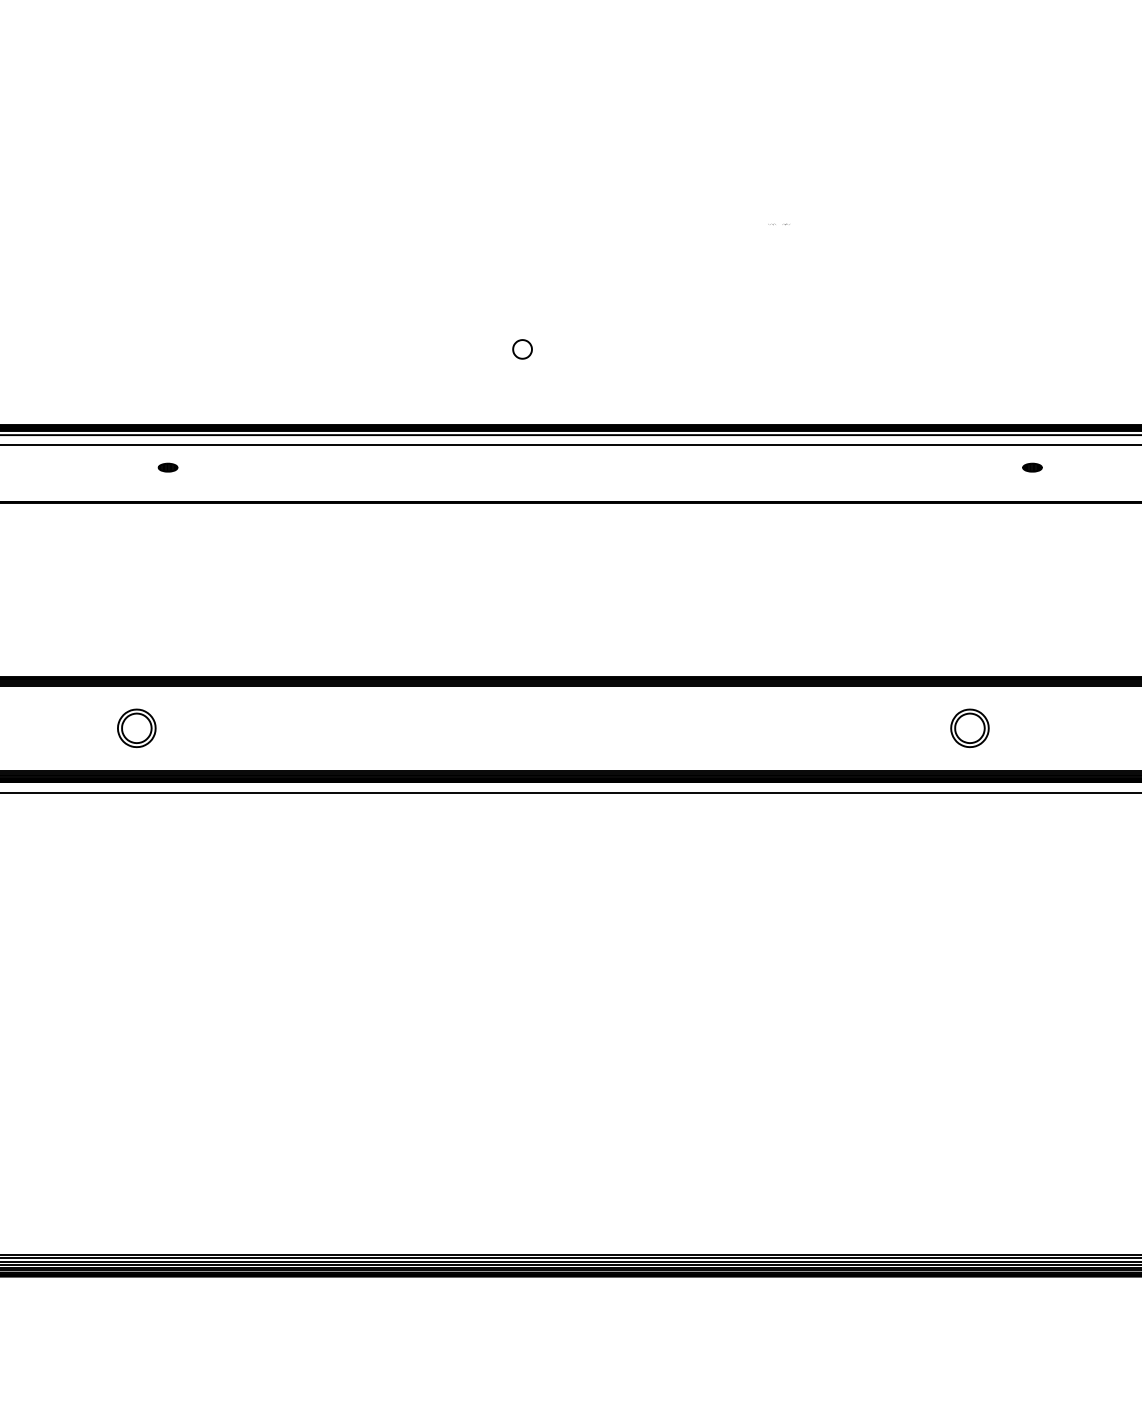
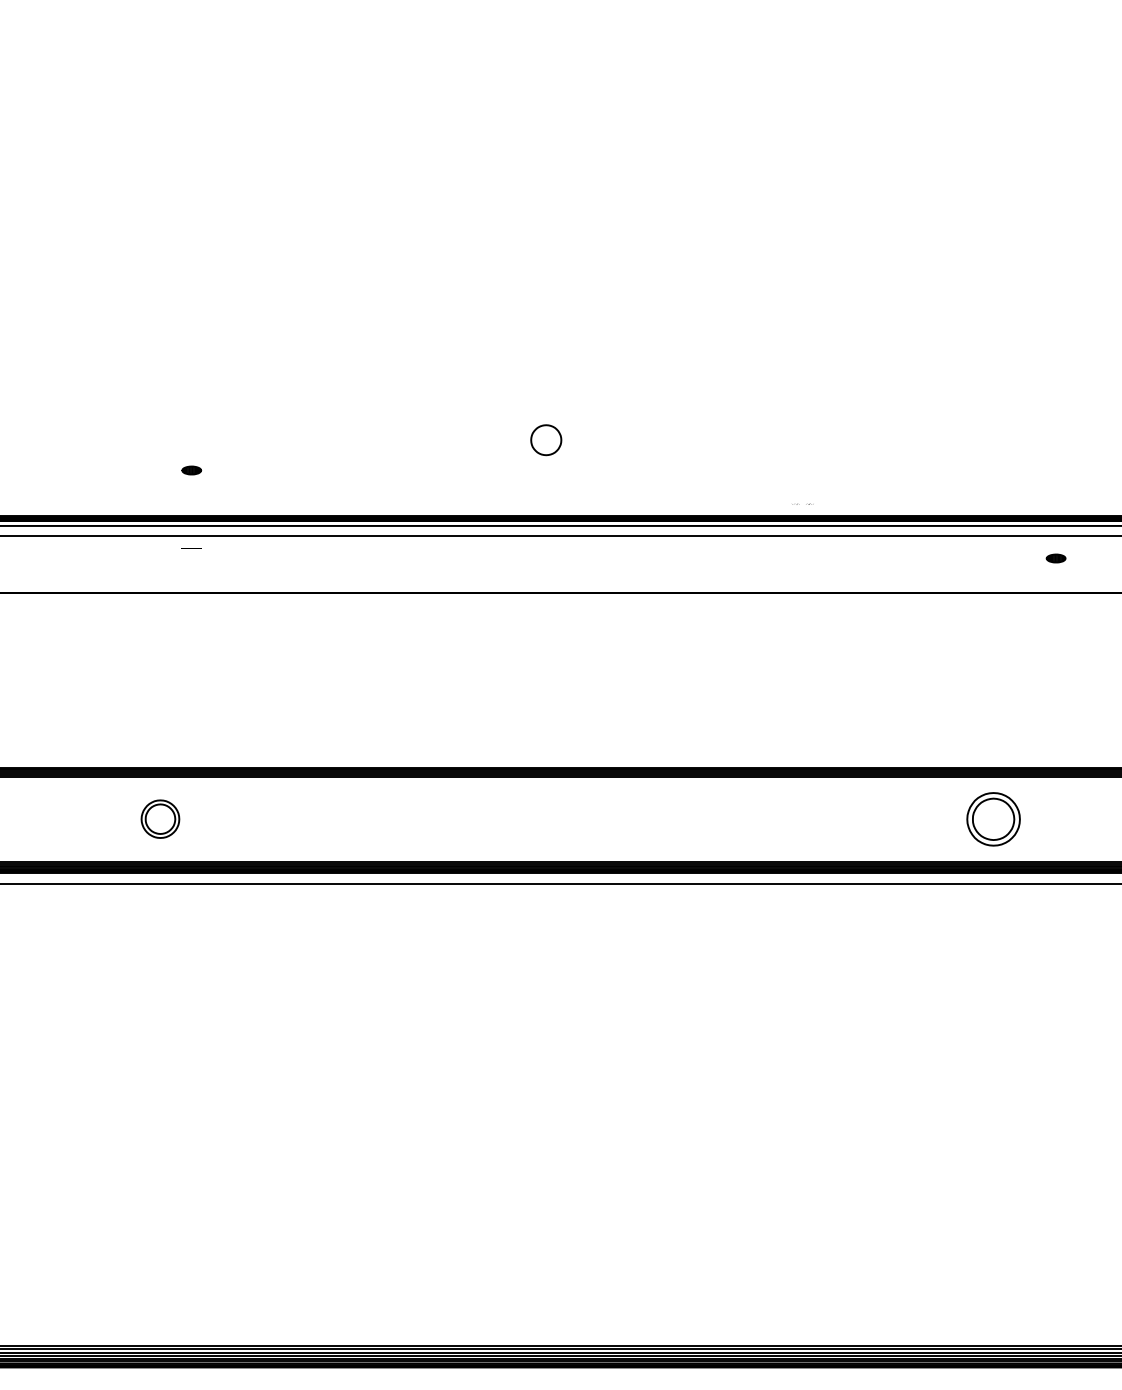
part: (778, 223) -> (802, 503), moved
part: (522, 349) -> (546, 440), size x1.6
part: (167, 467) -> (191, 470), moved
part: (969, 727) -> (993, 818), size x1.4

